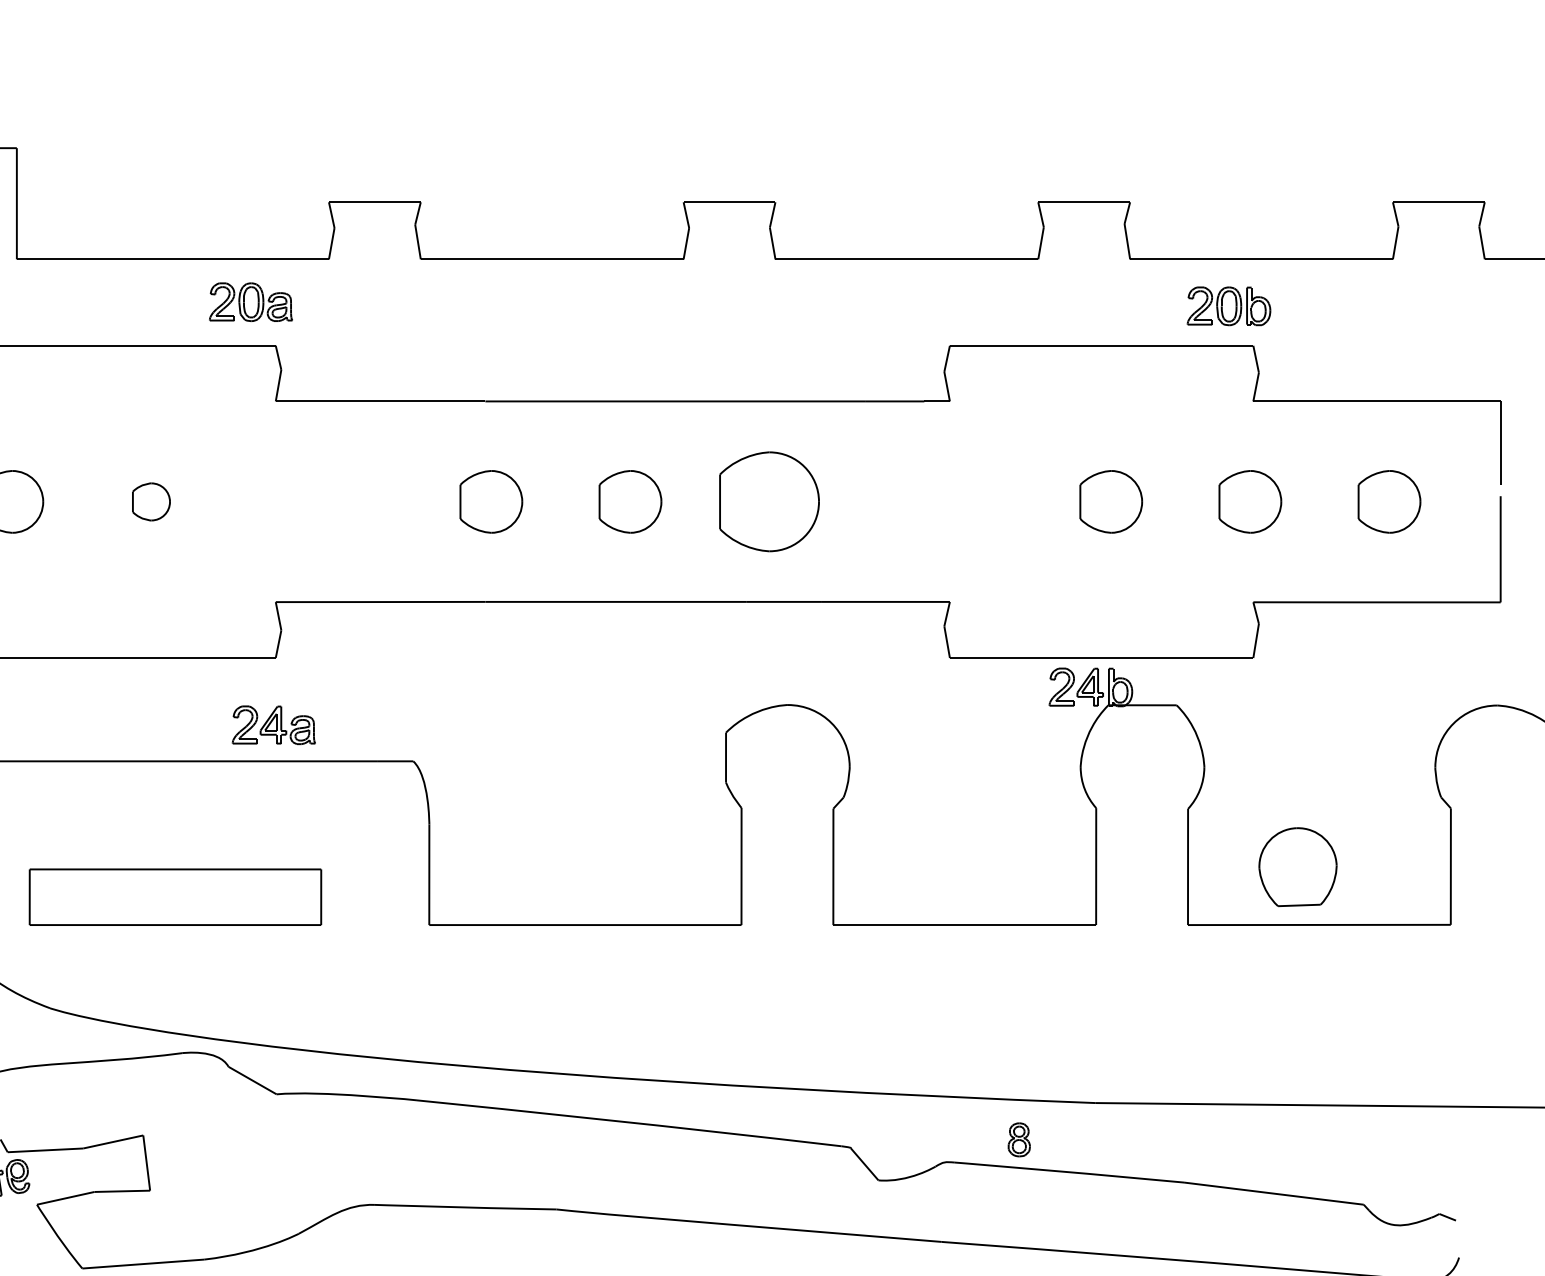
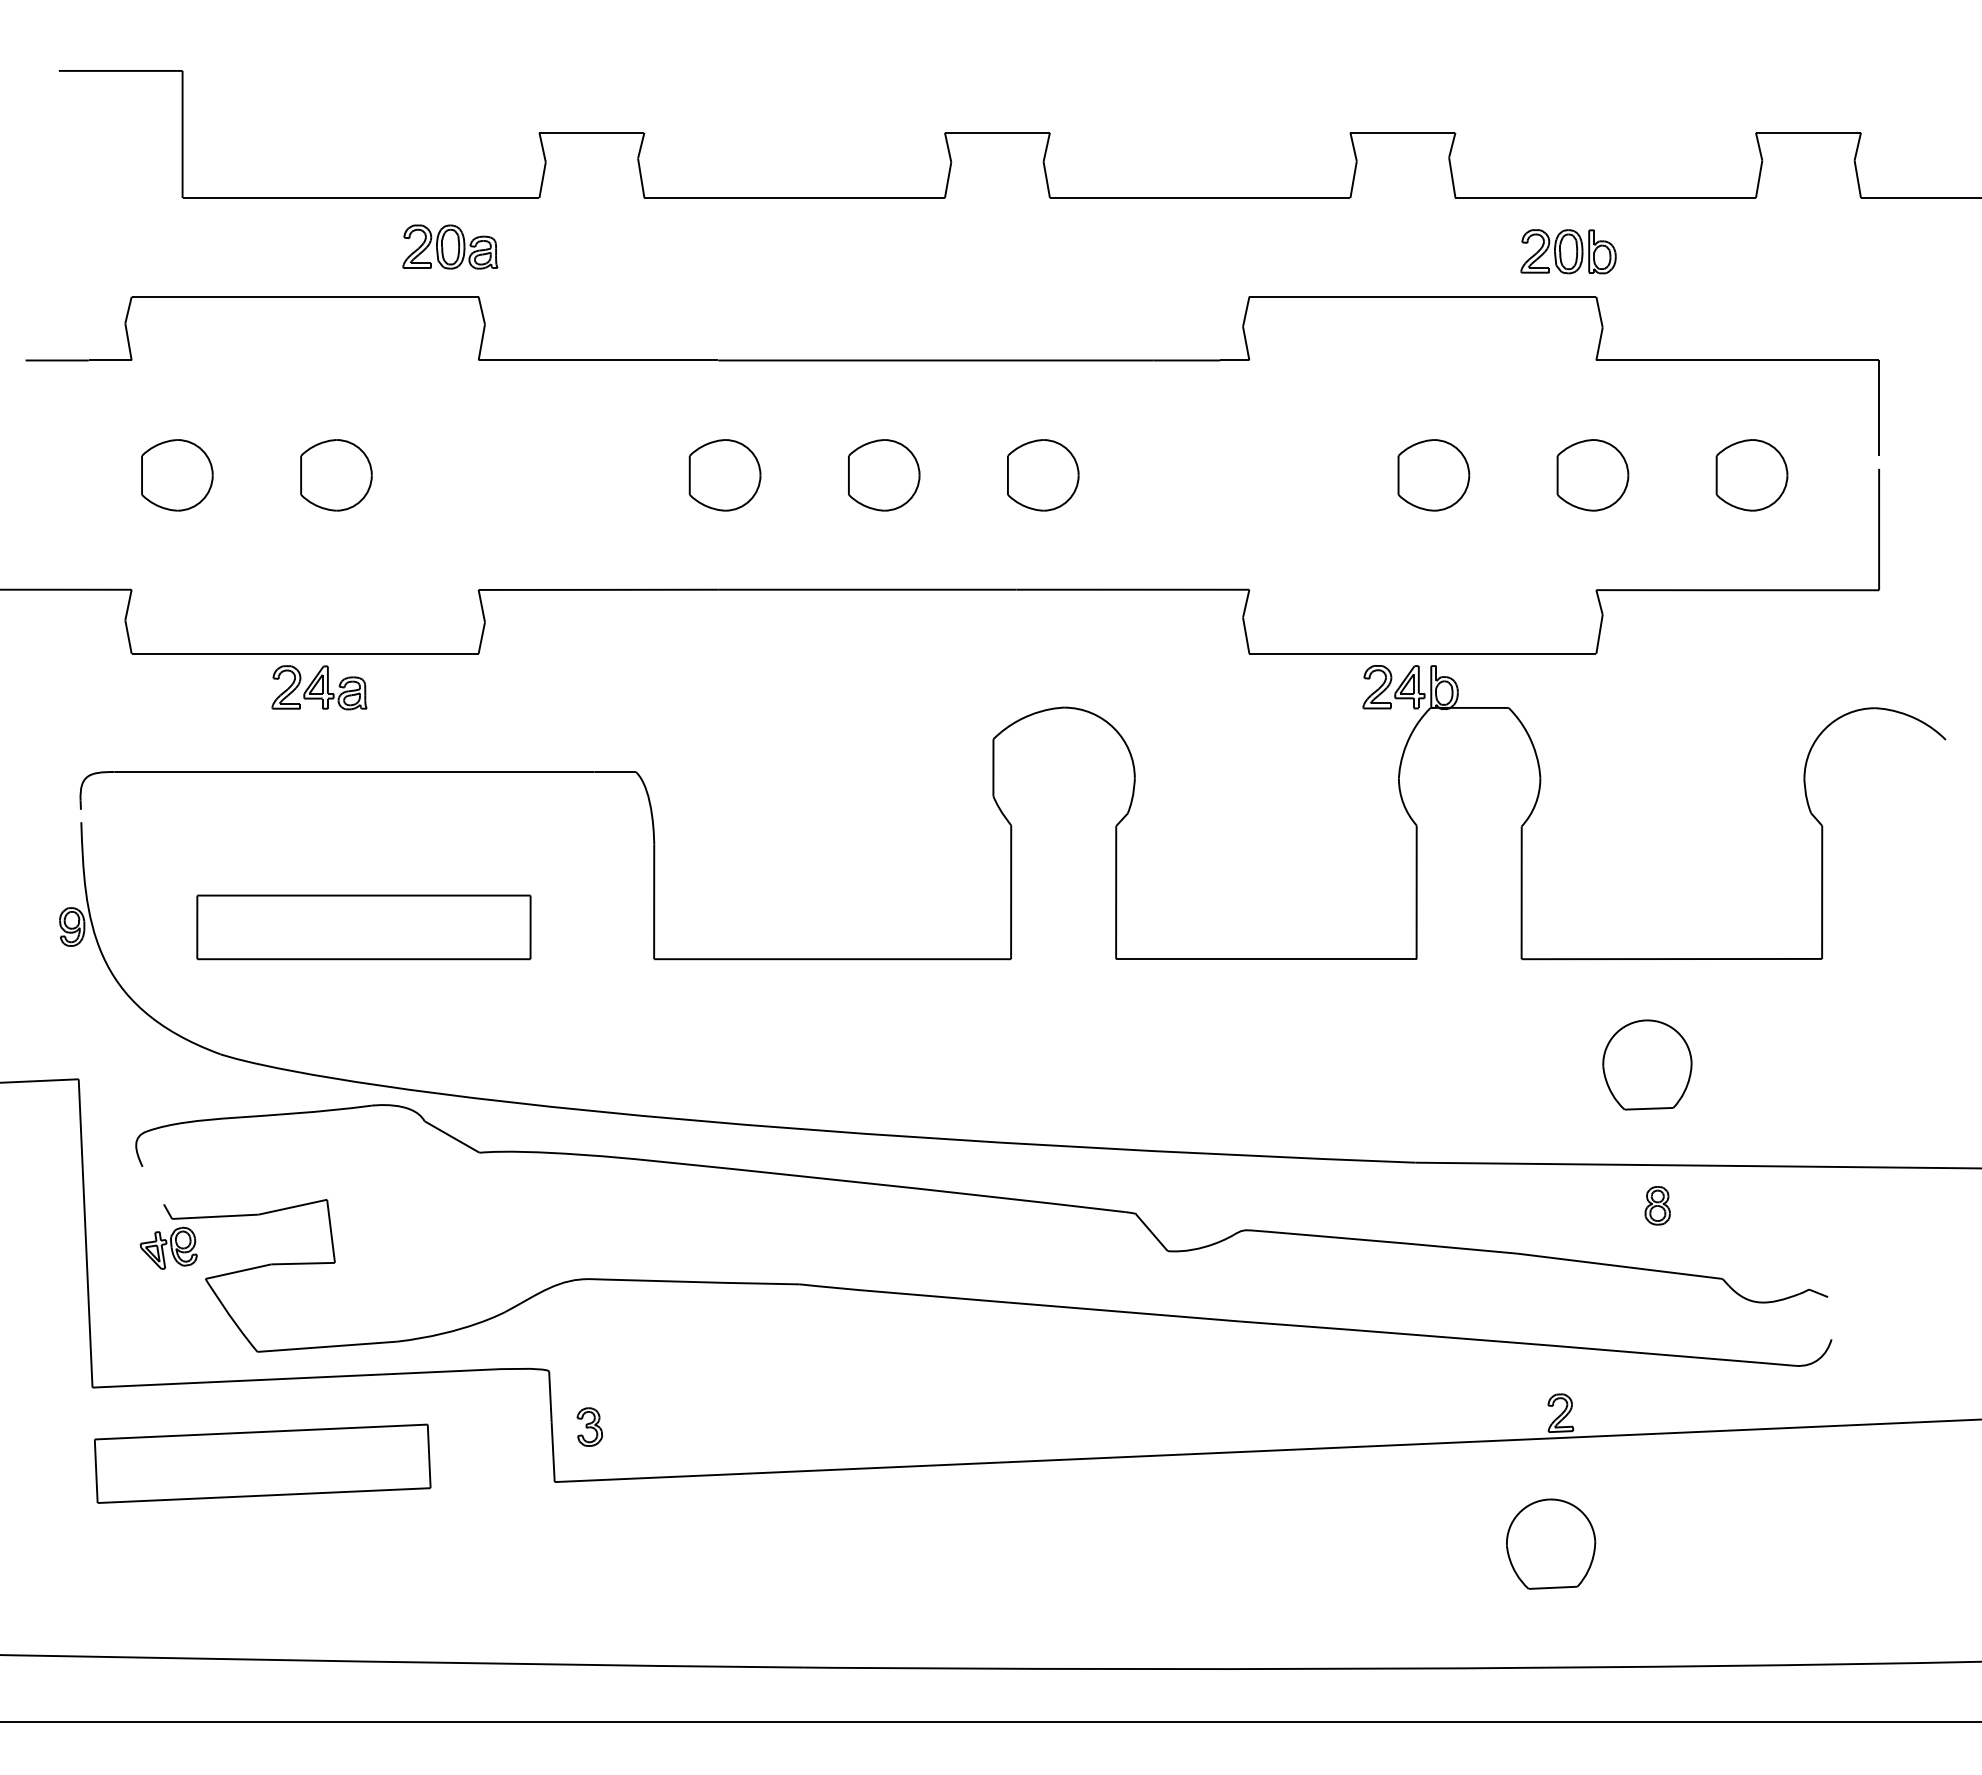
part: (151, 502) -> (336, 475), size x1.67
part: (769, 502) -> (1043, 475), size x0.62
part: (273, 725) -> (319, 687), moved
part: (1298, 866) -> (1647, 1064), moved
part: (1019, 1139) -> (1657, 1205), moved

